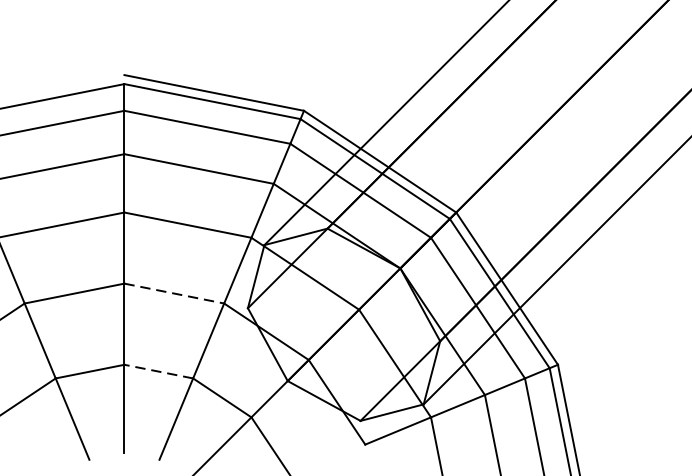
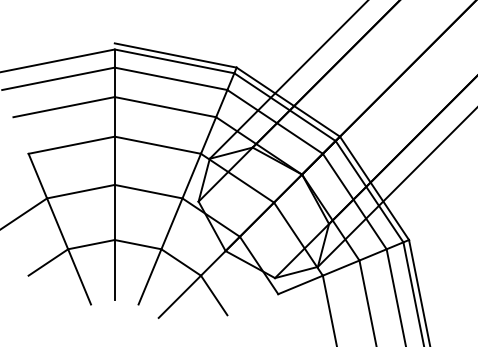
line: (174, 293) -> (148, 191), dashed -> solid
line: (159, 371) -> (138, 244), dashed -> solid

